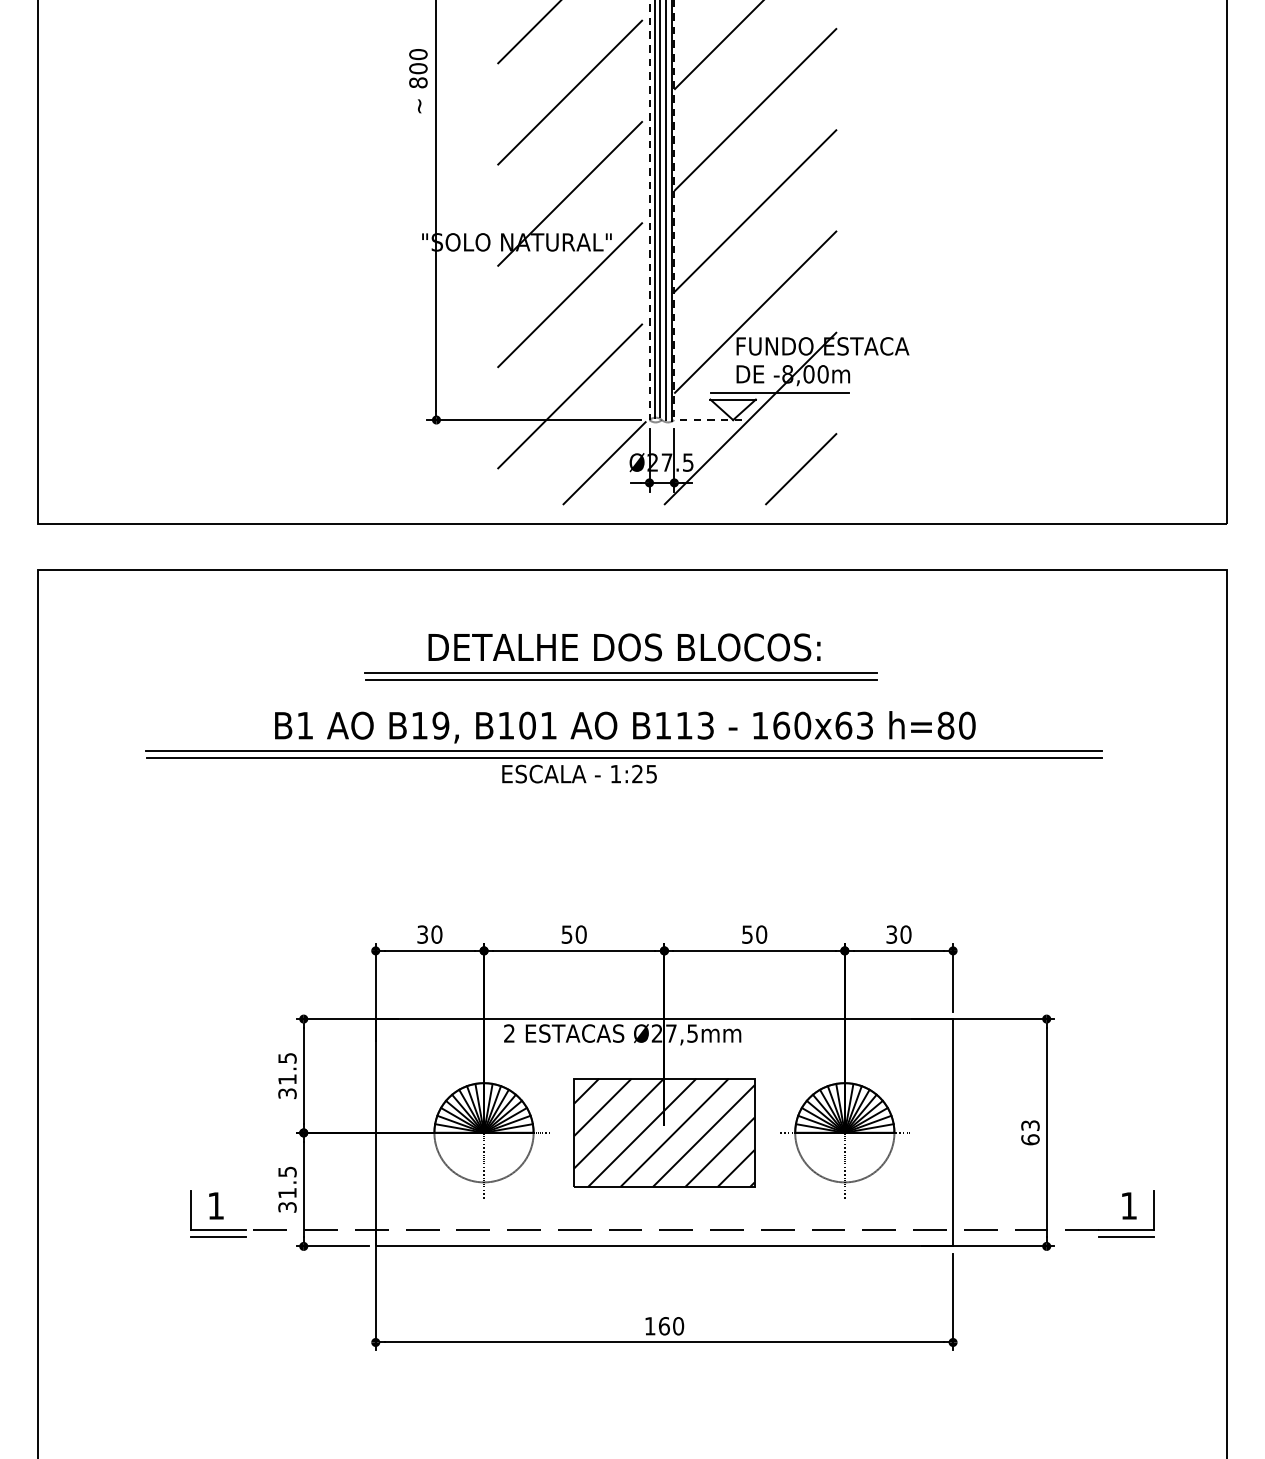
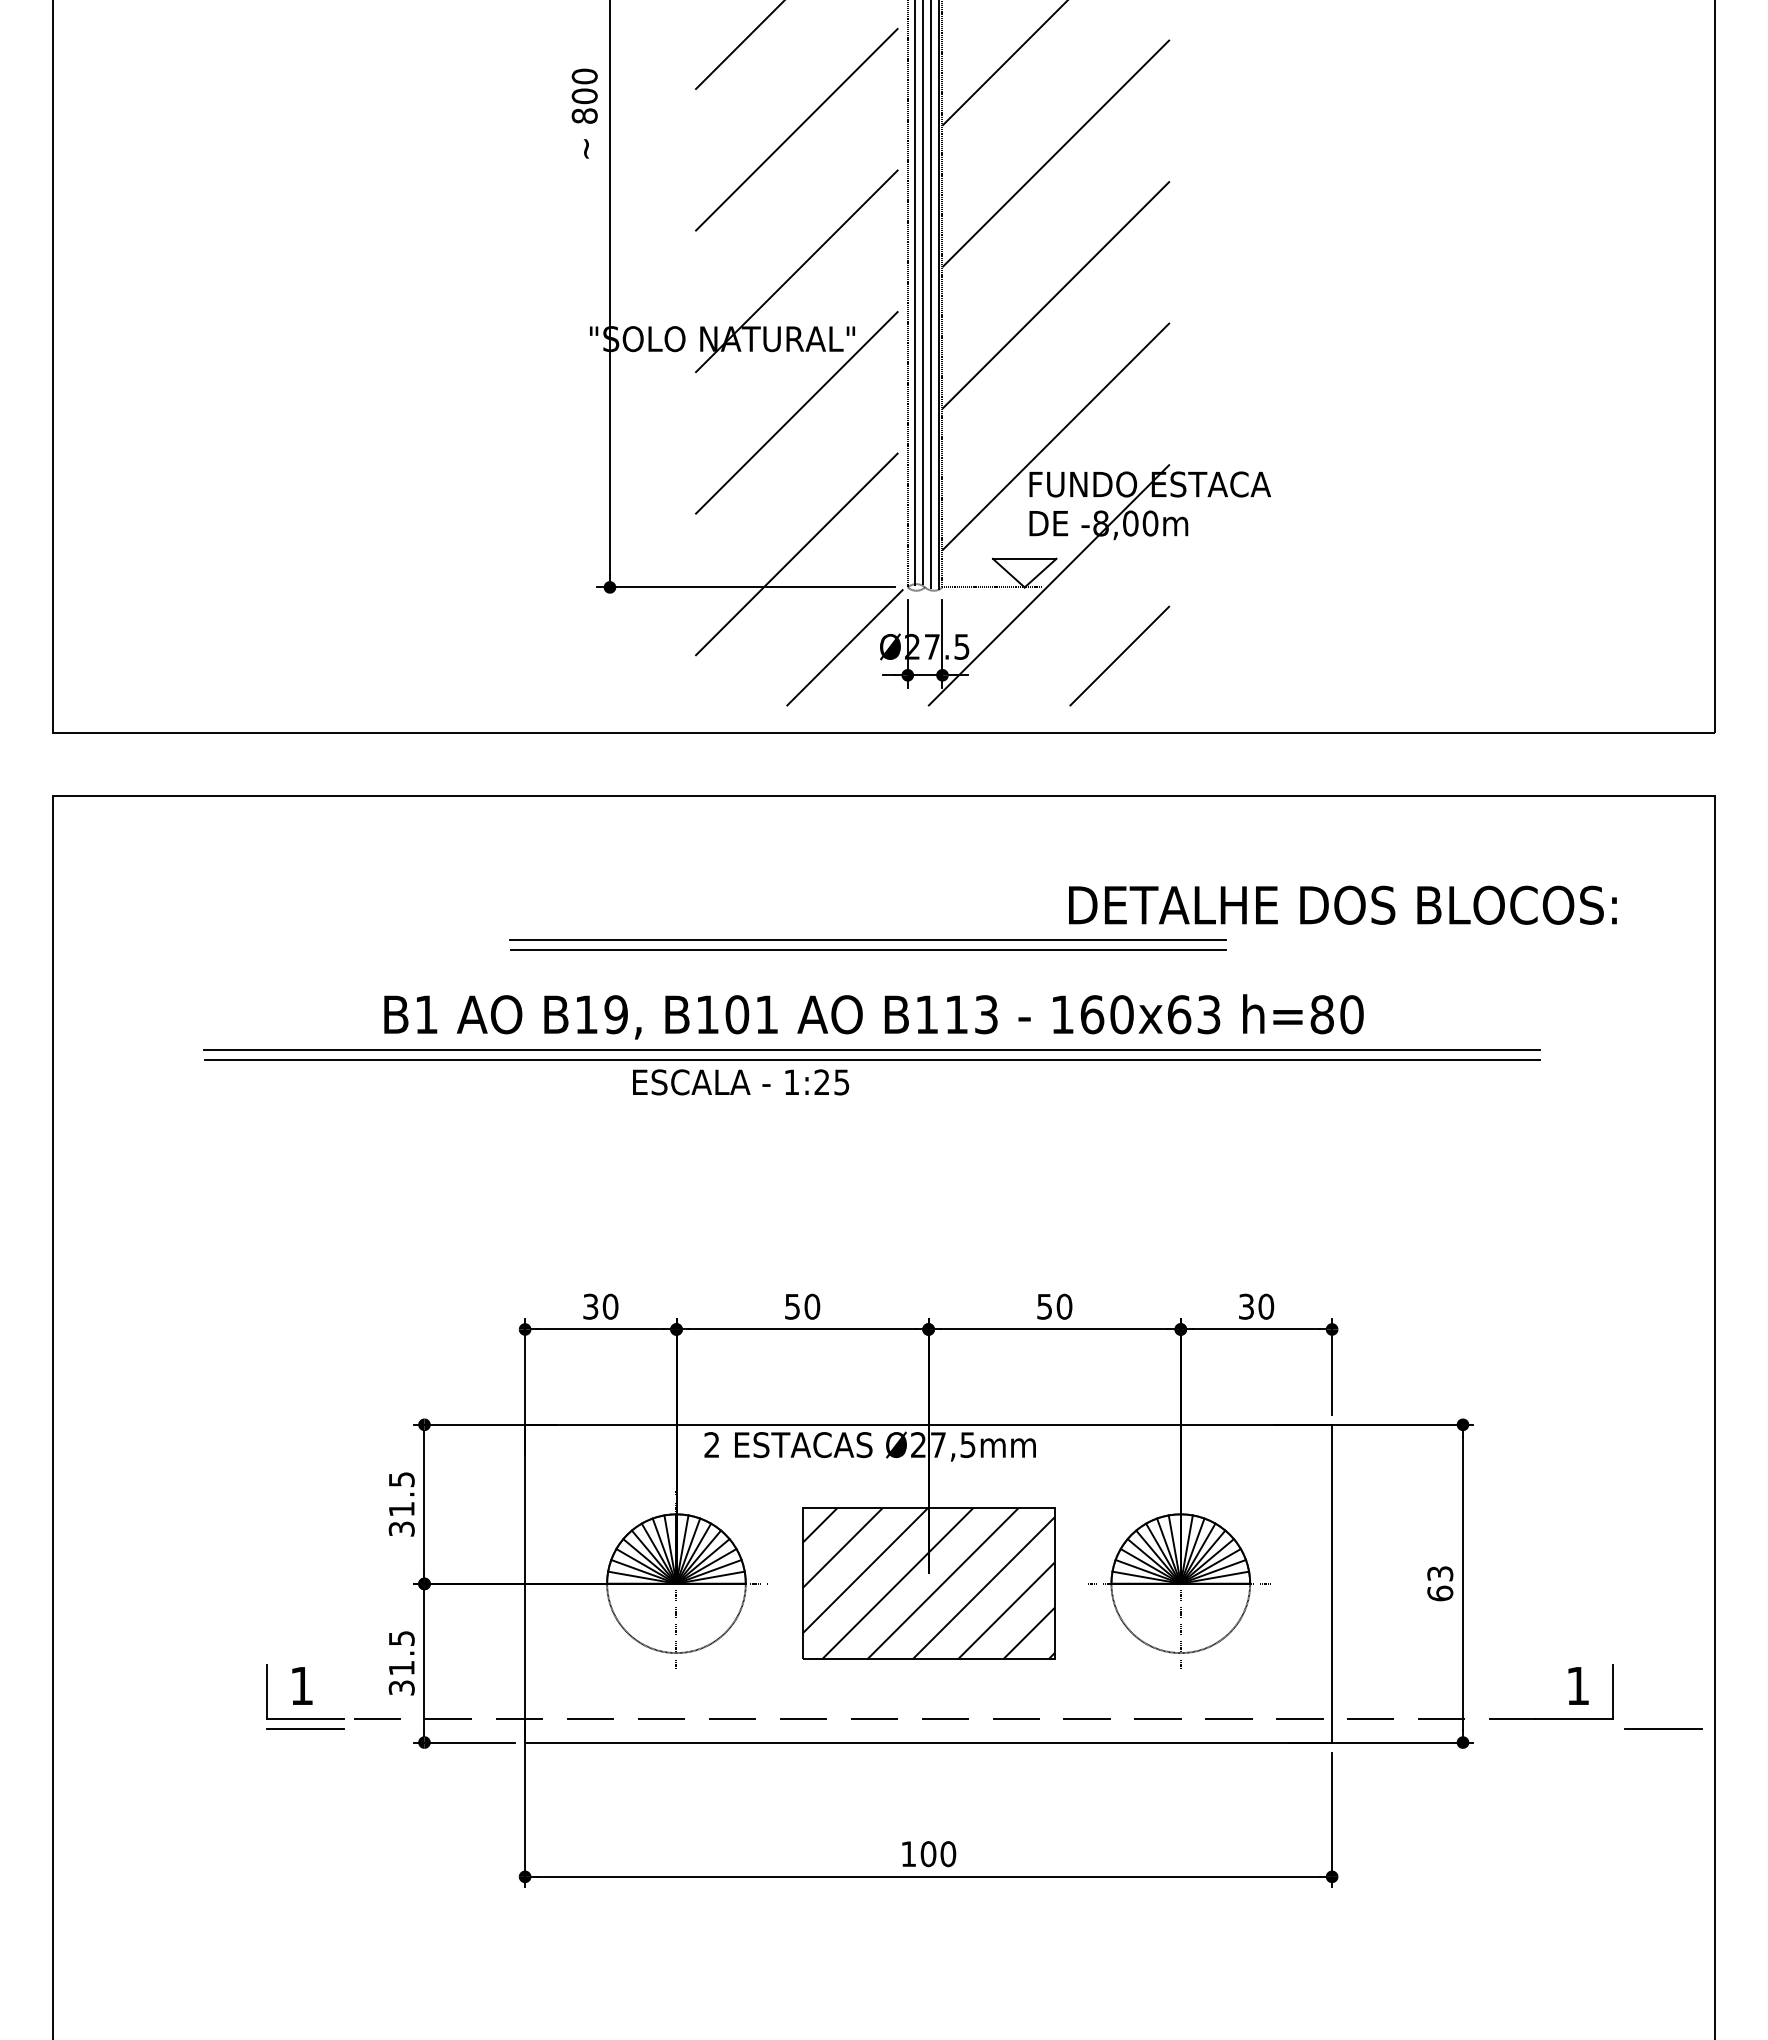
line: (779, 392) -> (1089, 549), removed
text: (624, 646) -> (1342, 904), moved
text: (579, 774) -> (741, 1082), moved
line: (1126, 1236) -> (1663, 1728), moved
text: (664, 1325) -> (928, 1853), 160 -> 100

